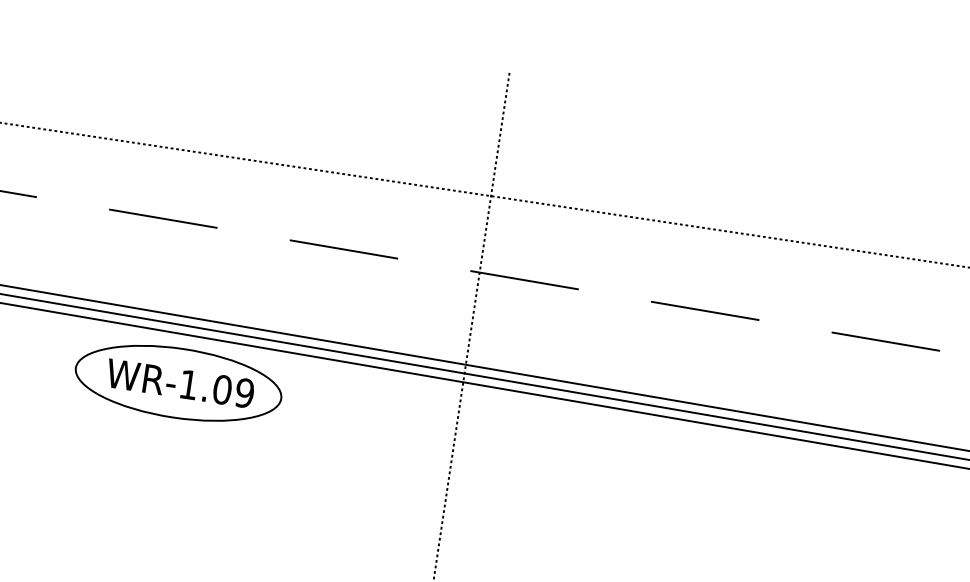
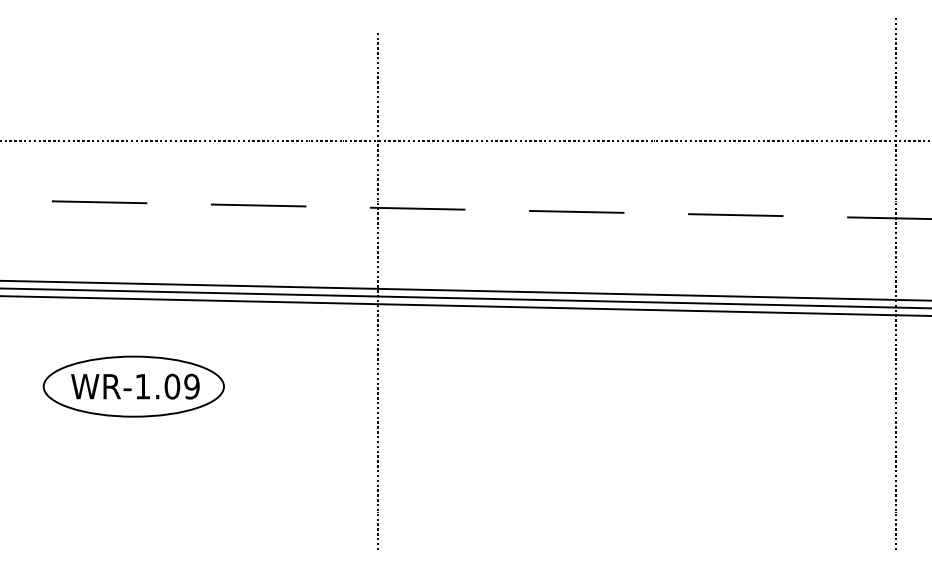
part: (178, 383) -> (133, 386), moved

